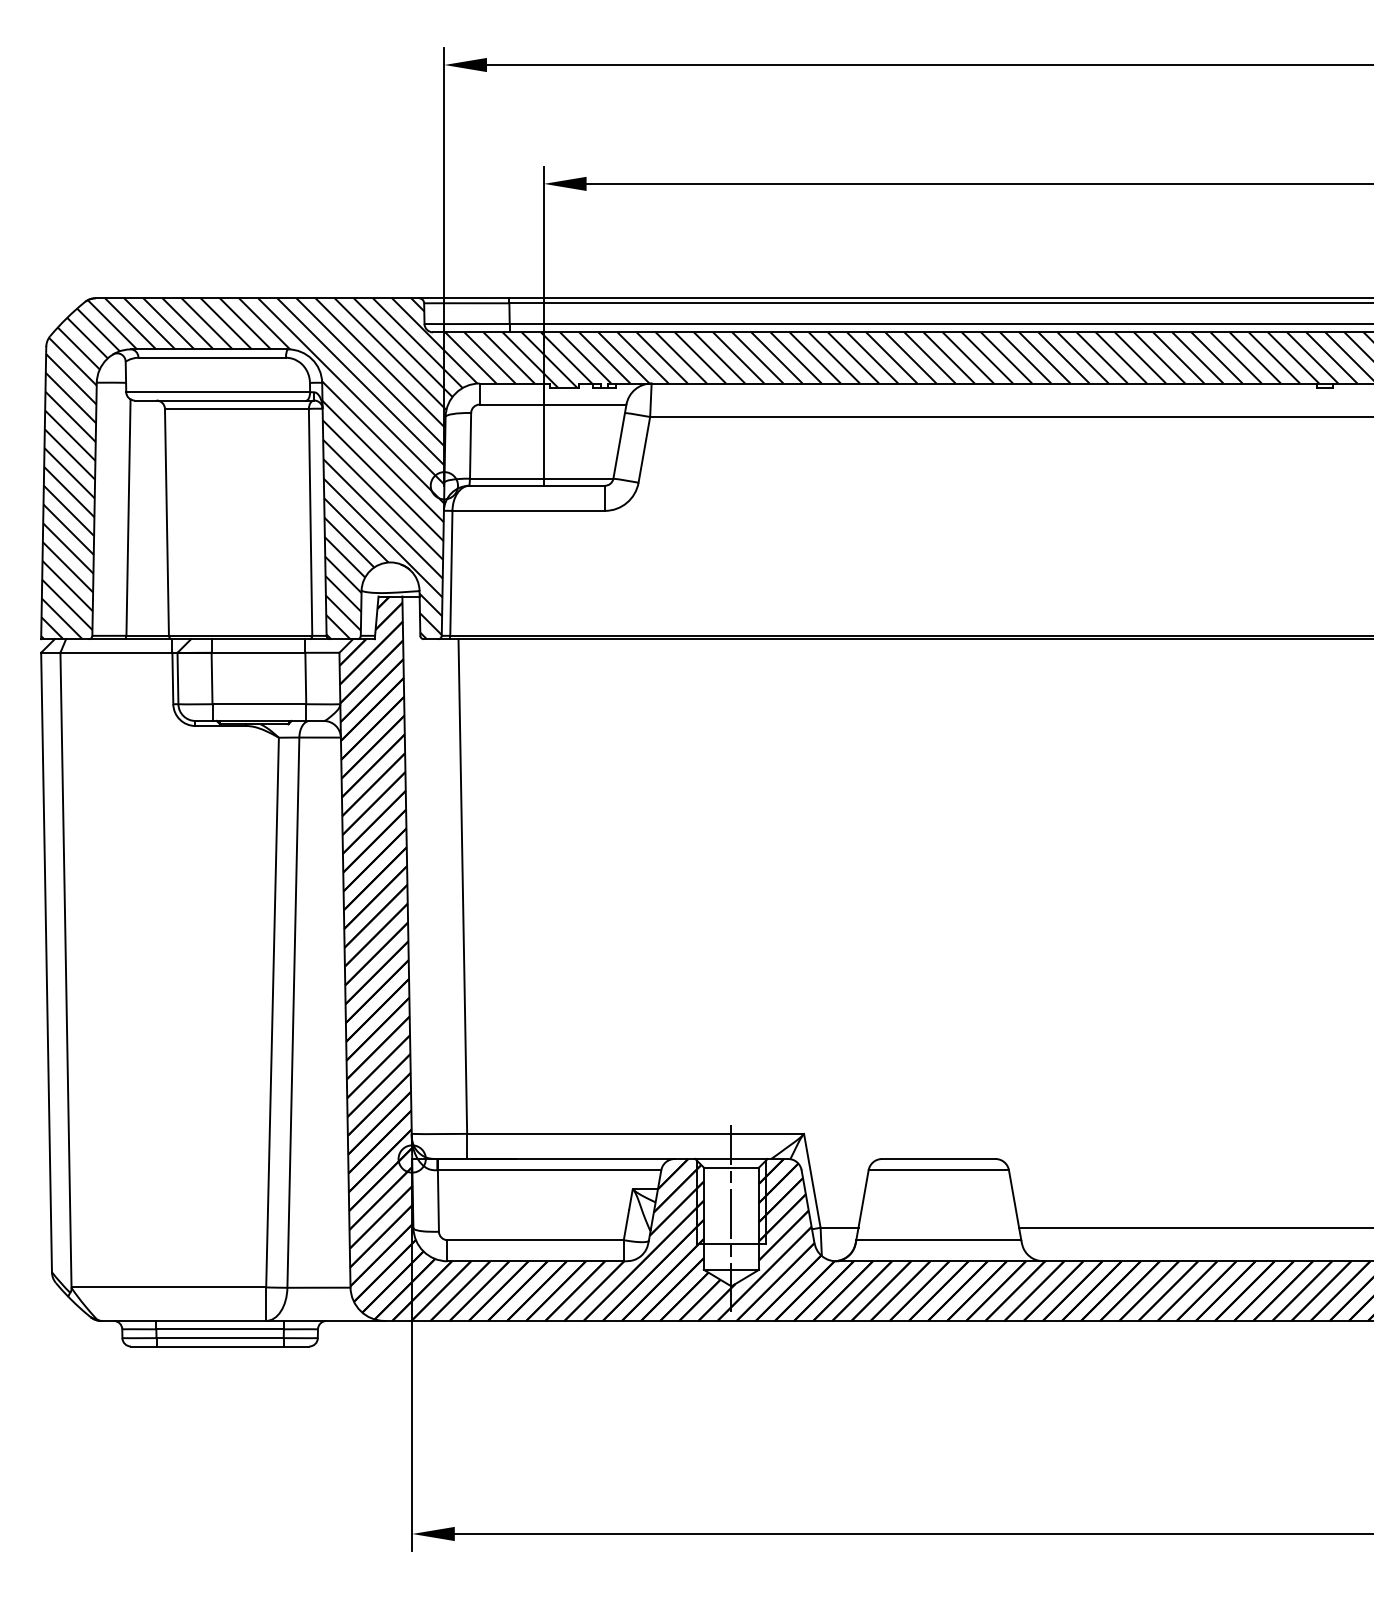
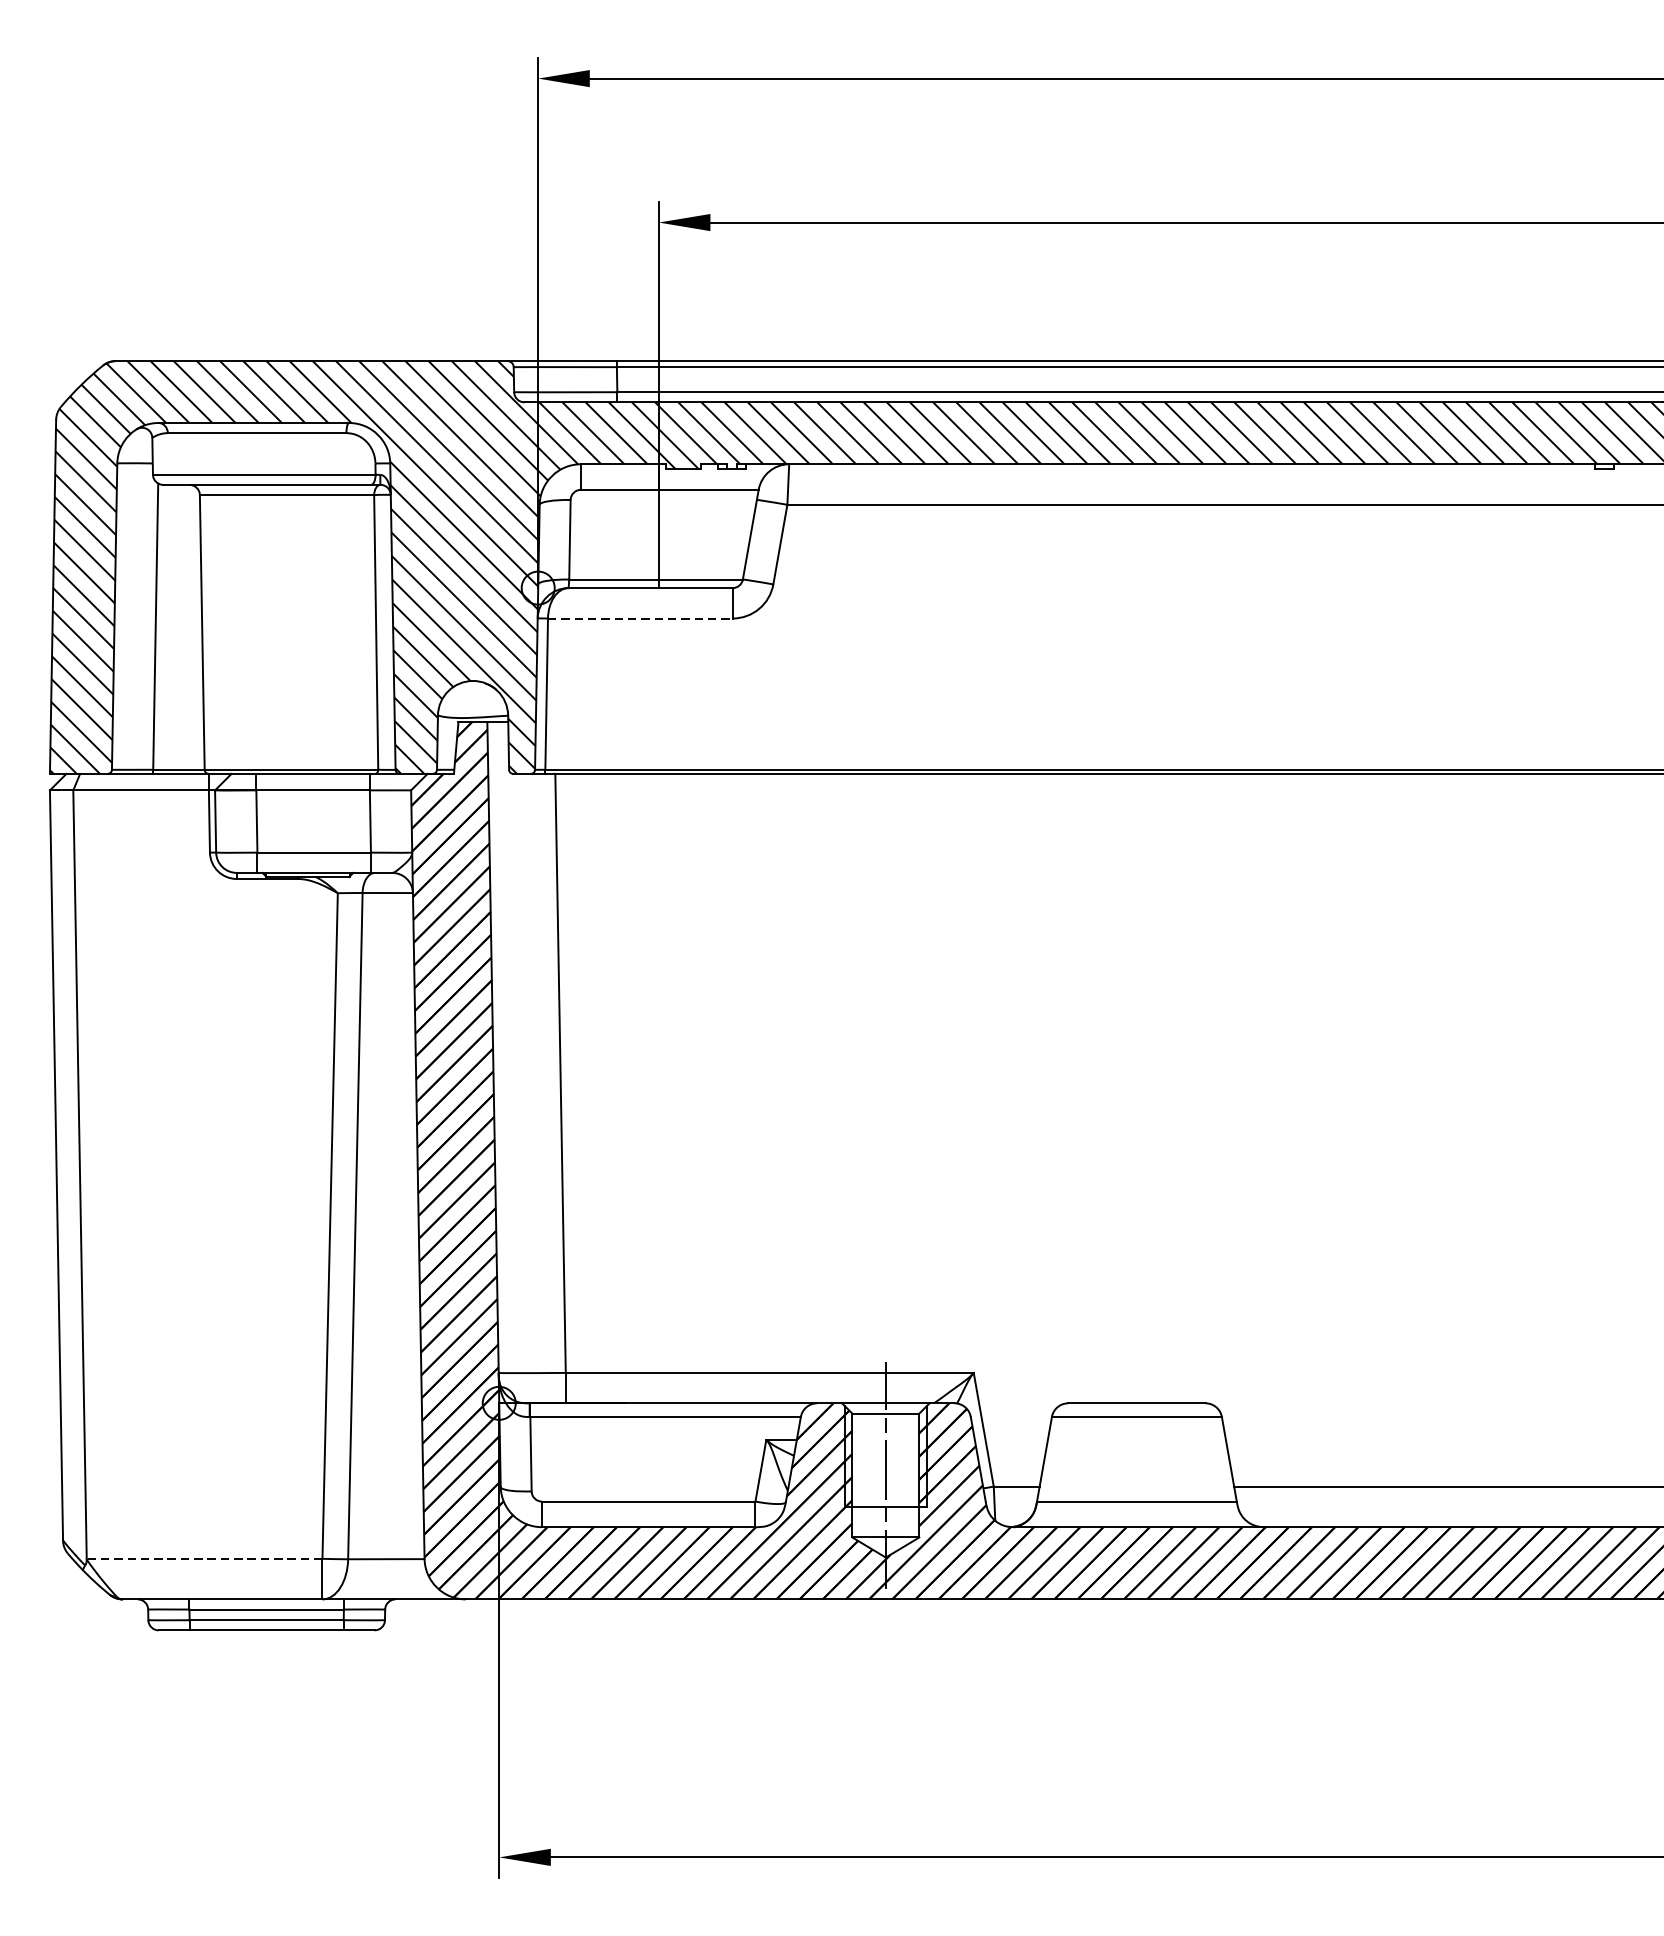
line: (529, 510) -> (641, 618), solid -> dashed
line: (168, 1287) -> (204, 1558), solid -> dashed

